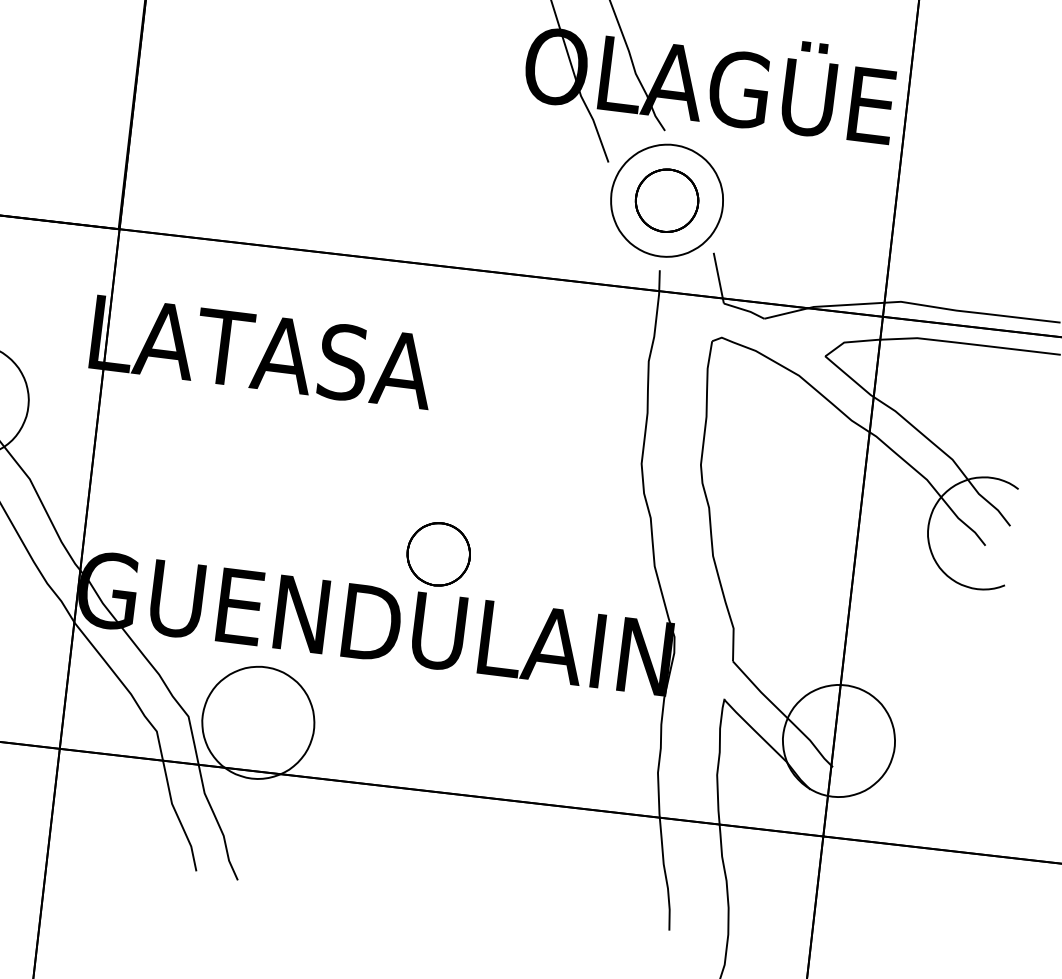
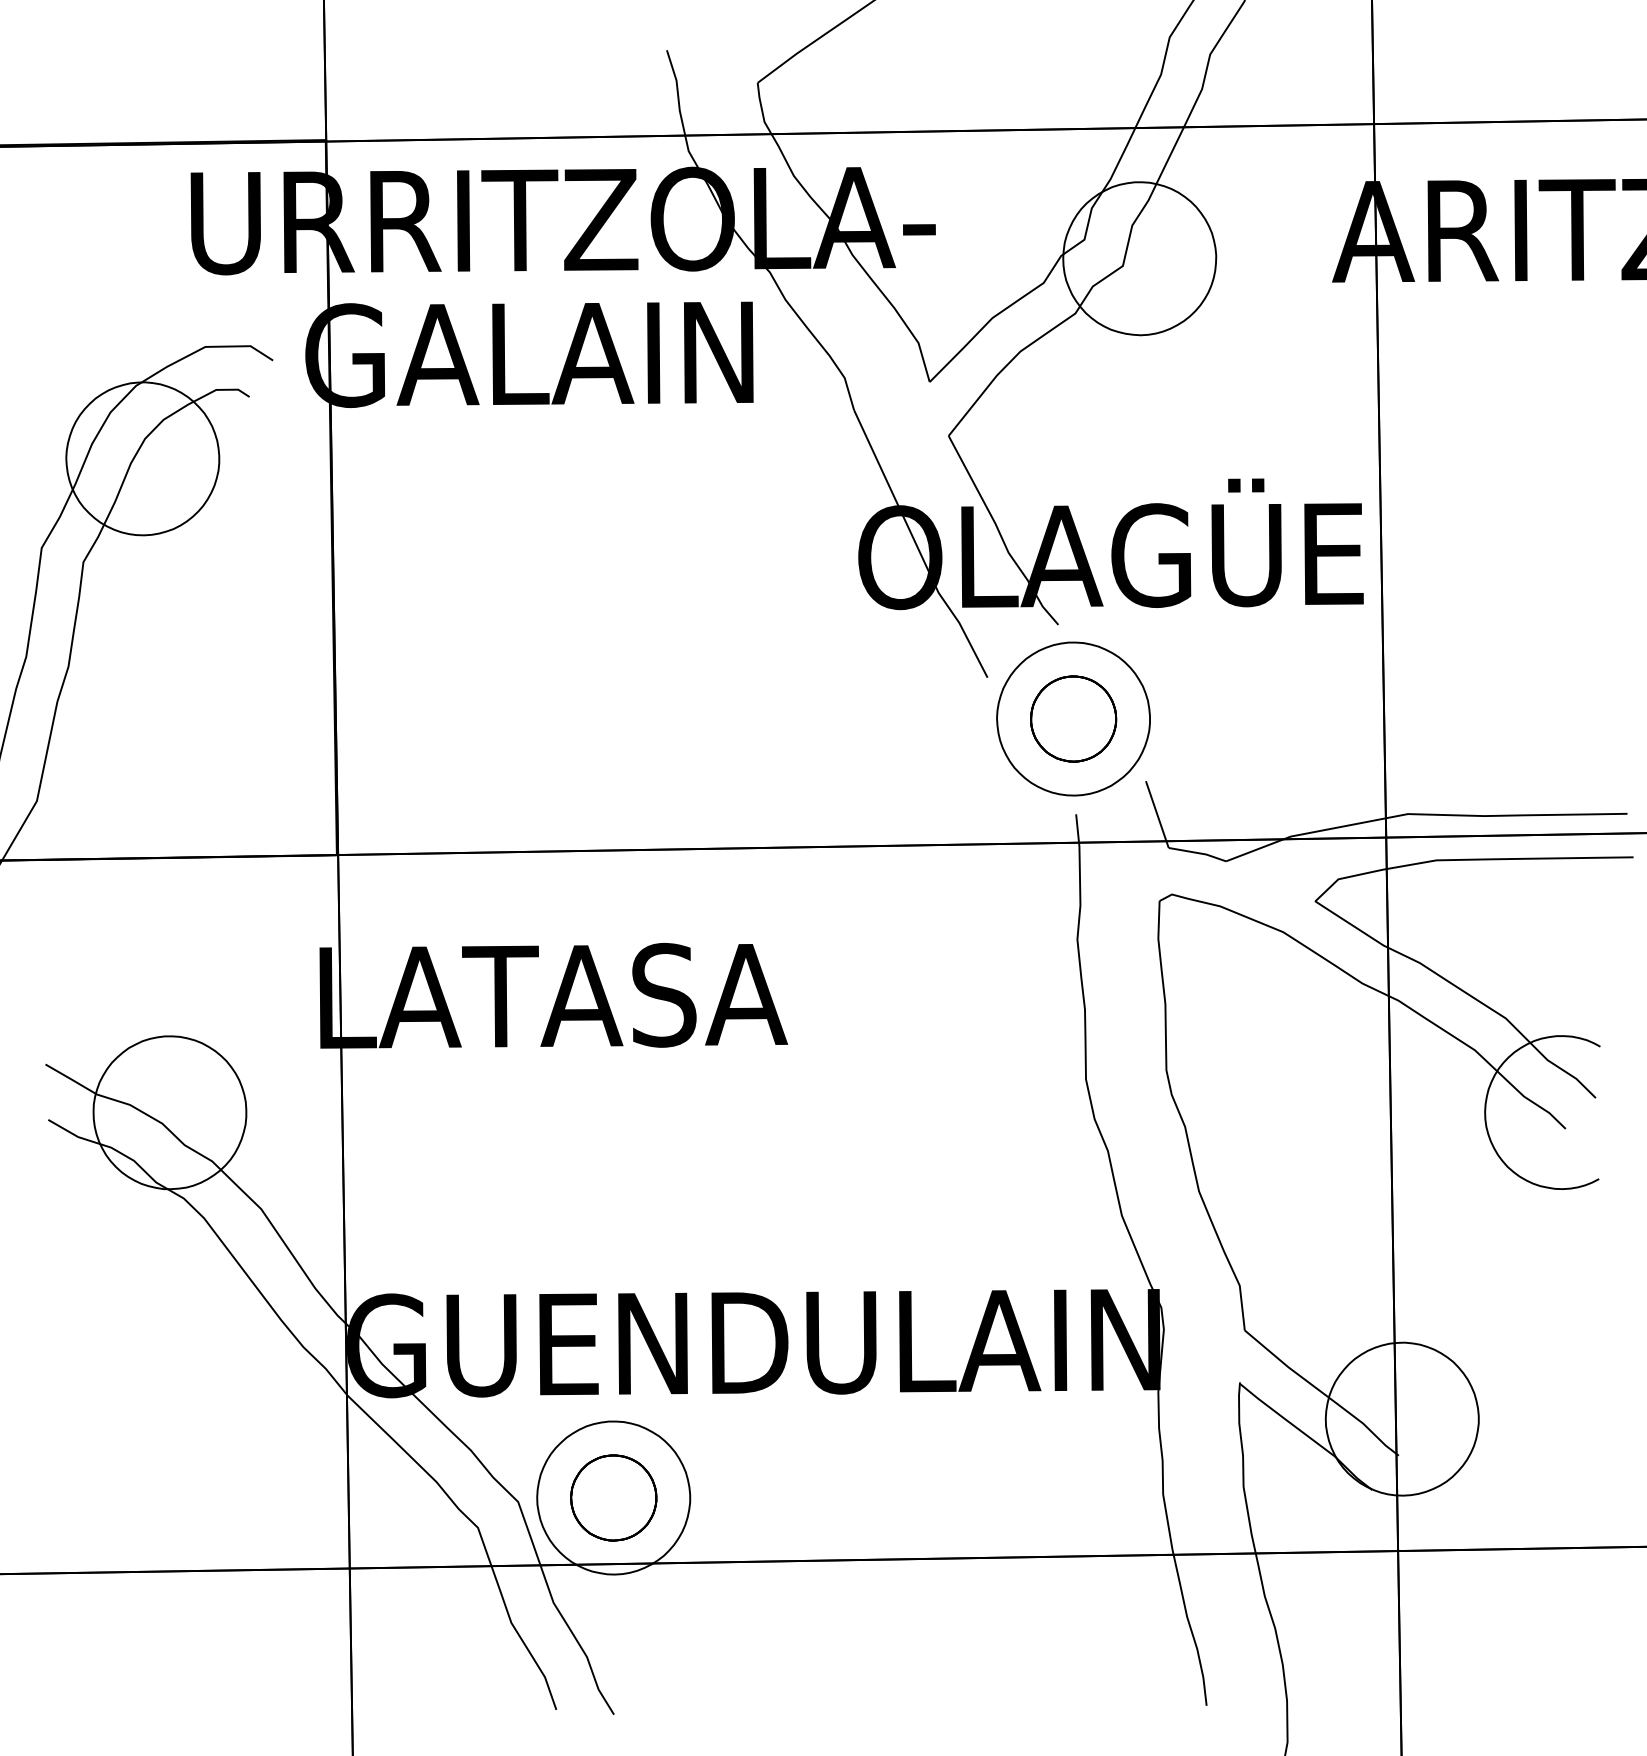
part: (438, 553) -> (613, 1497), moved

